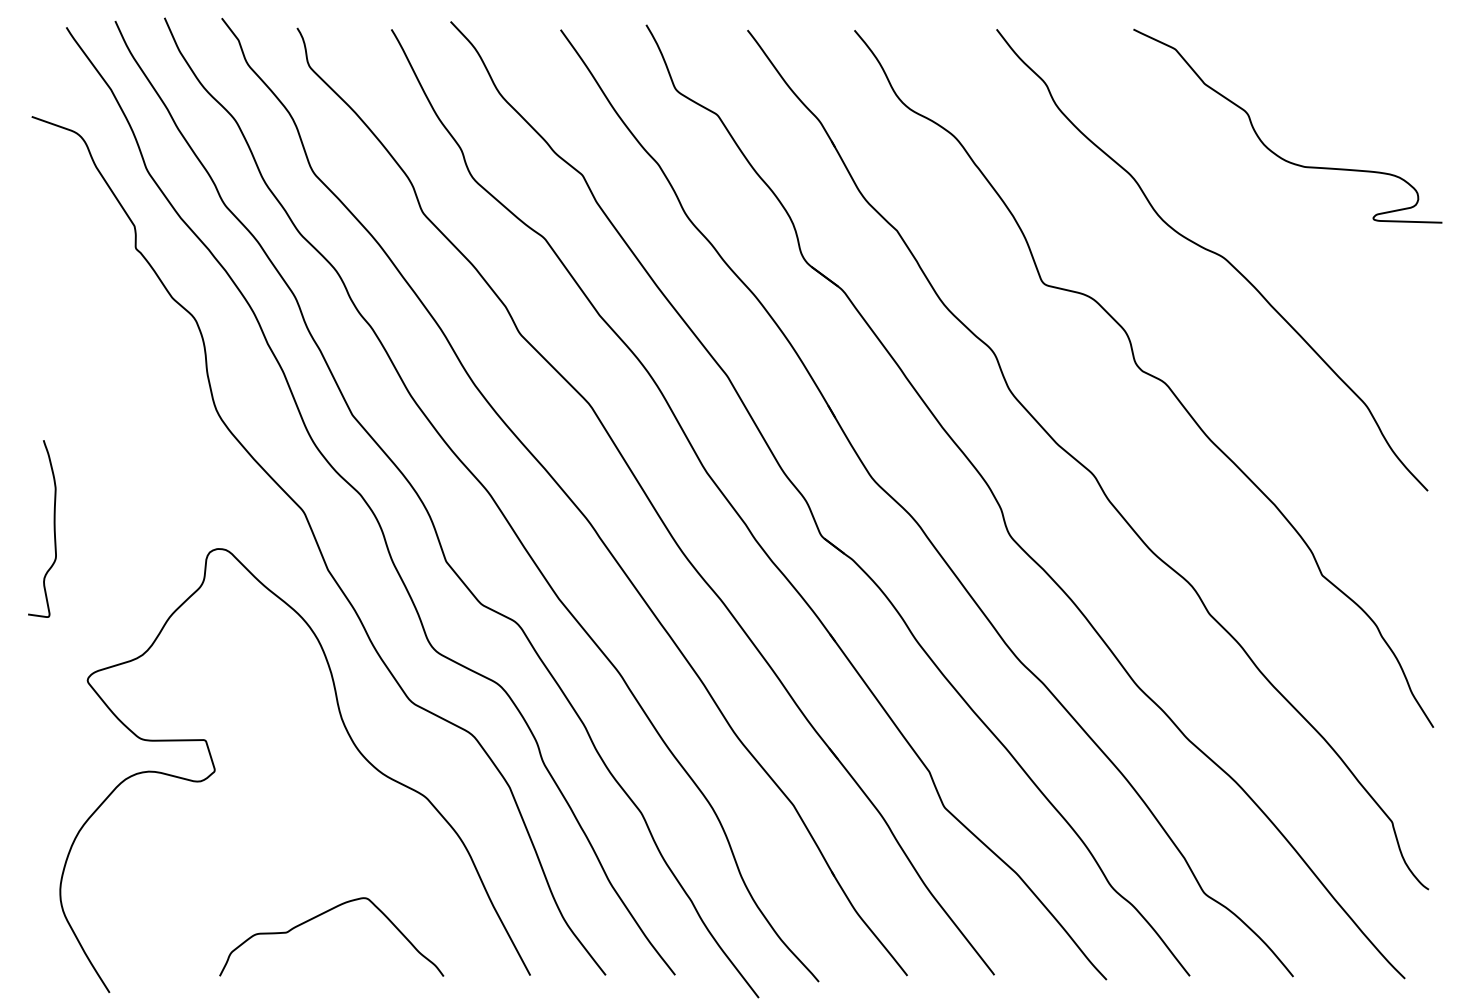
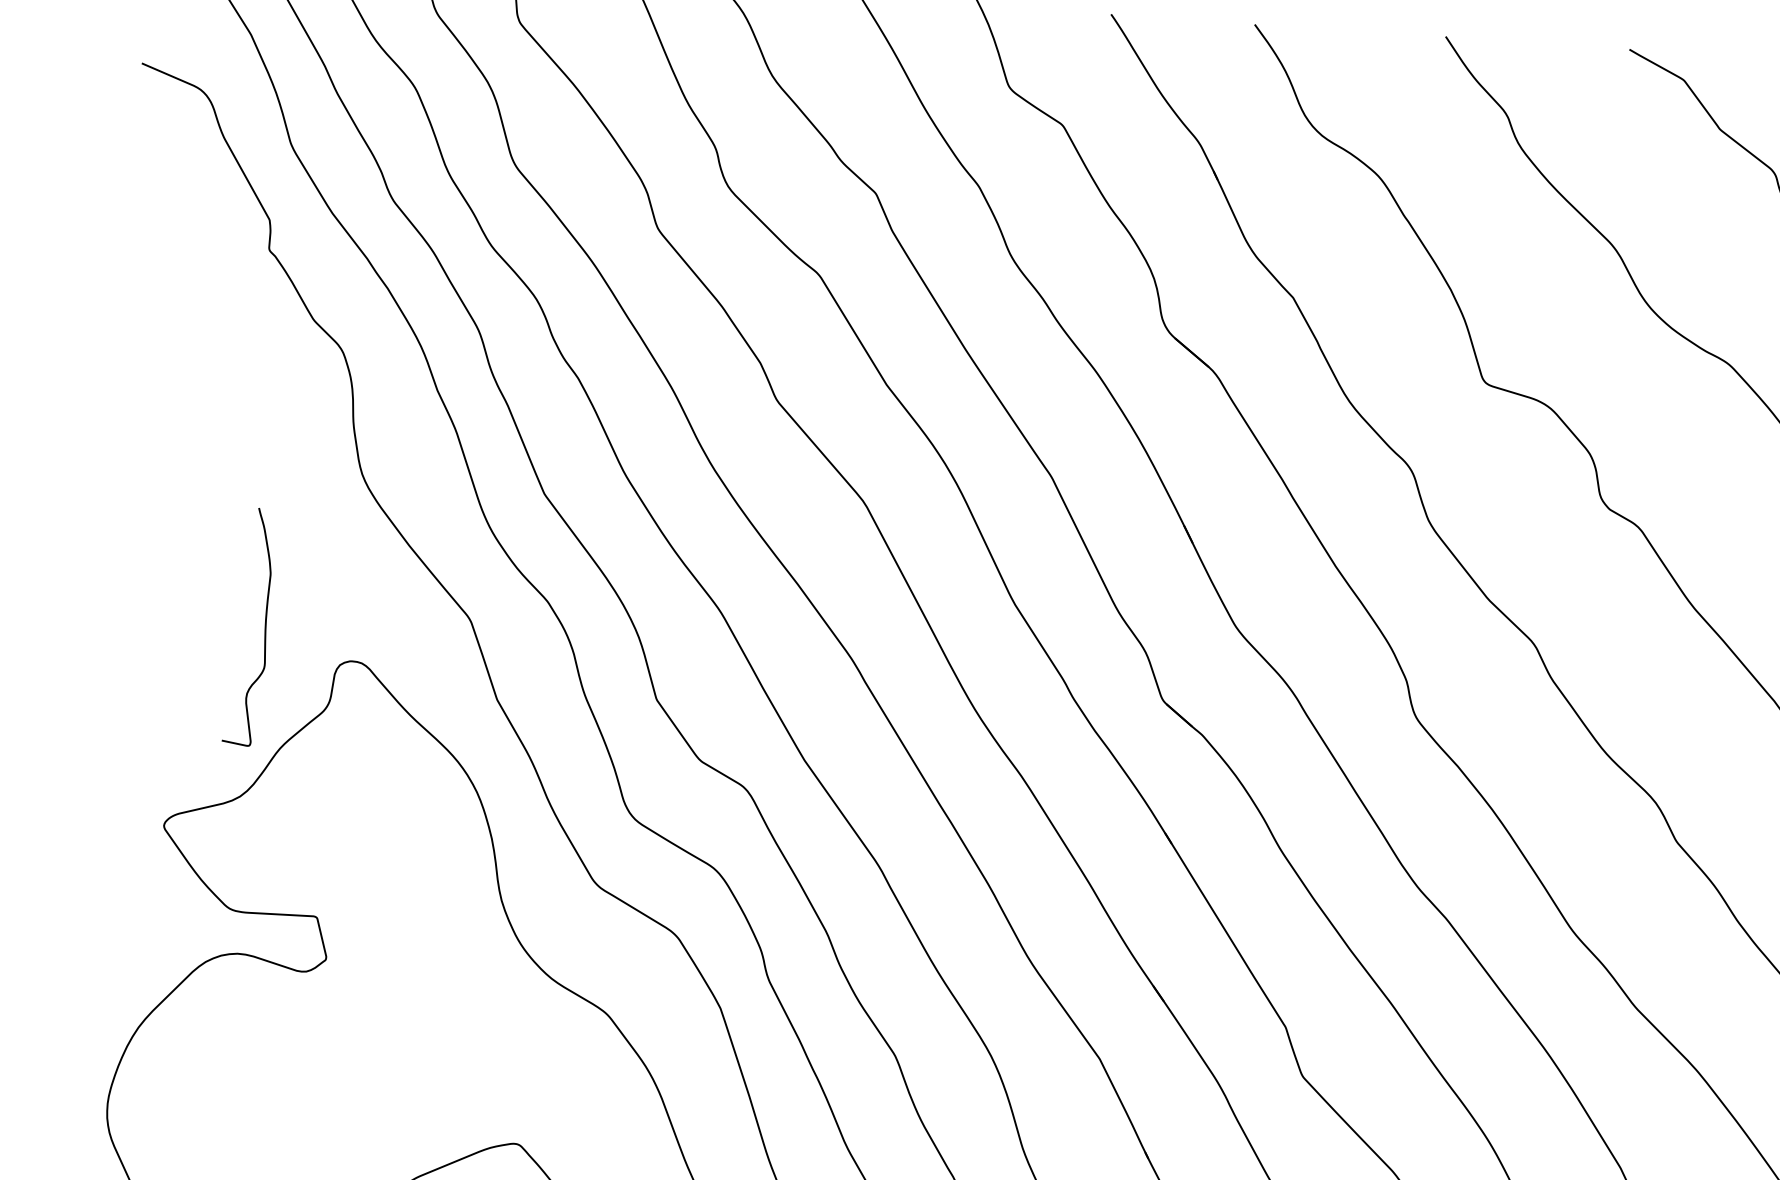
curve: (53, 528) -> (263, 627), moved

